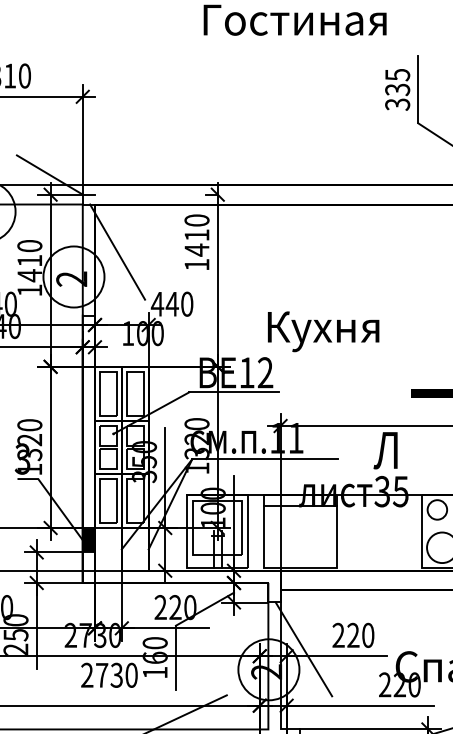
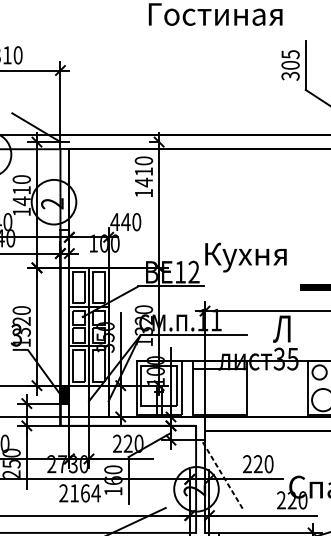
text: (397, 89) -> (290, 65), 335 -> 305
line: (117, 251) -> (85, 183), removed
text: (323, 331) -> (245, 257), moved
line: (303, 649) -> (221, 474), solid -> dashed
text: (117, 674) -> (85, 492), 2730 -> 2164

